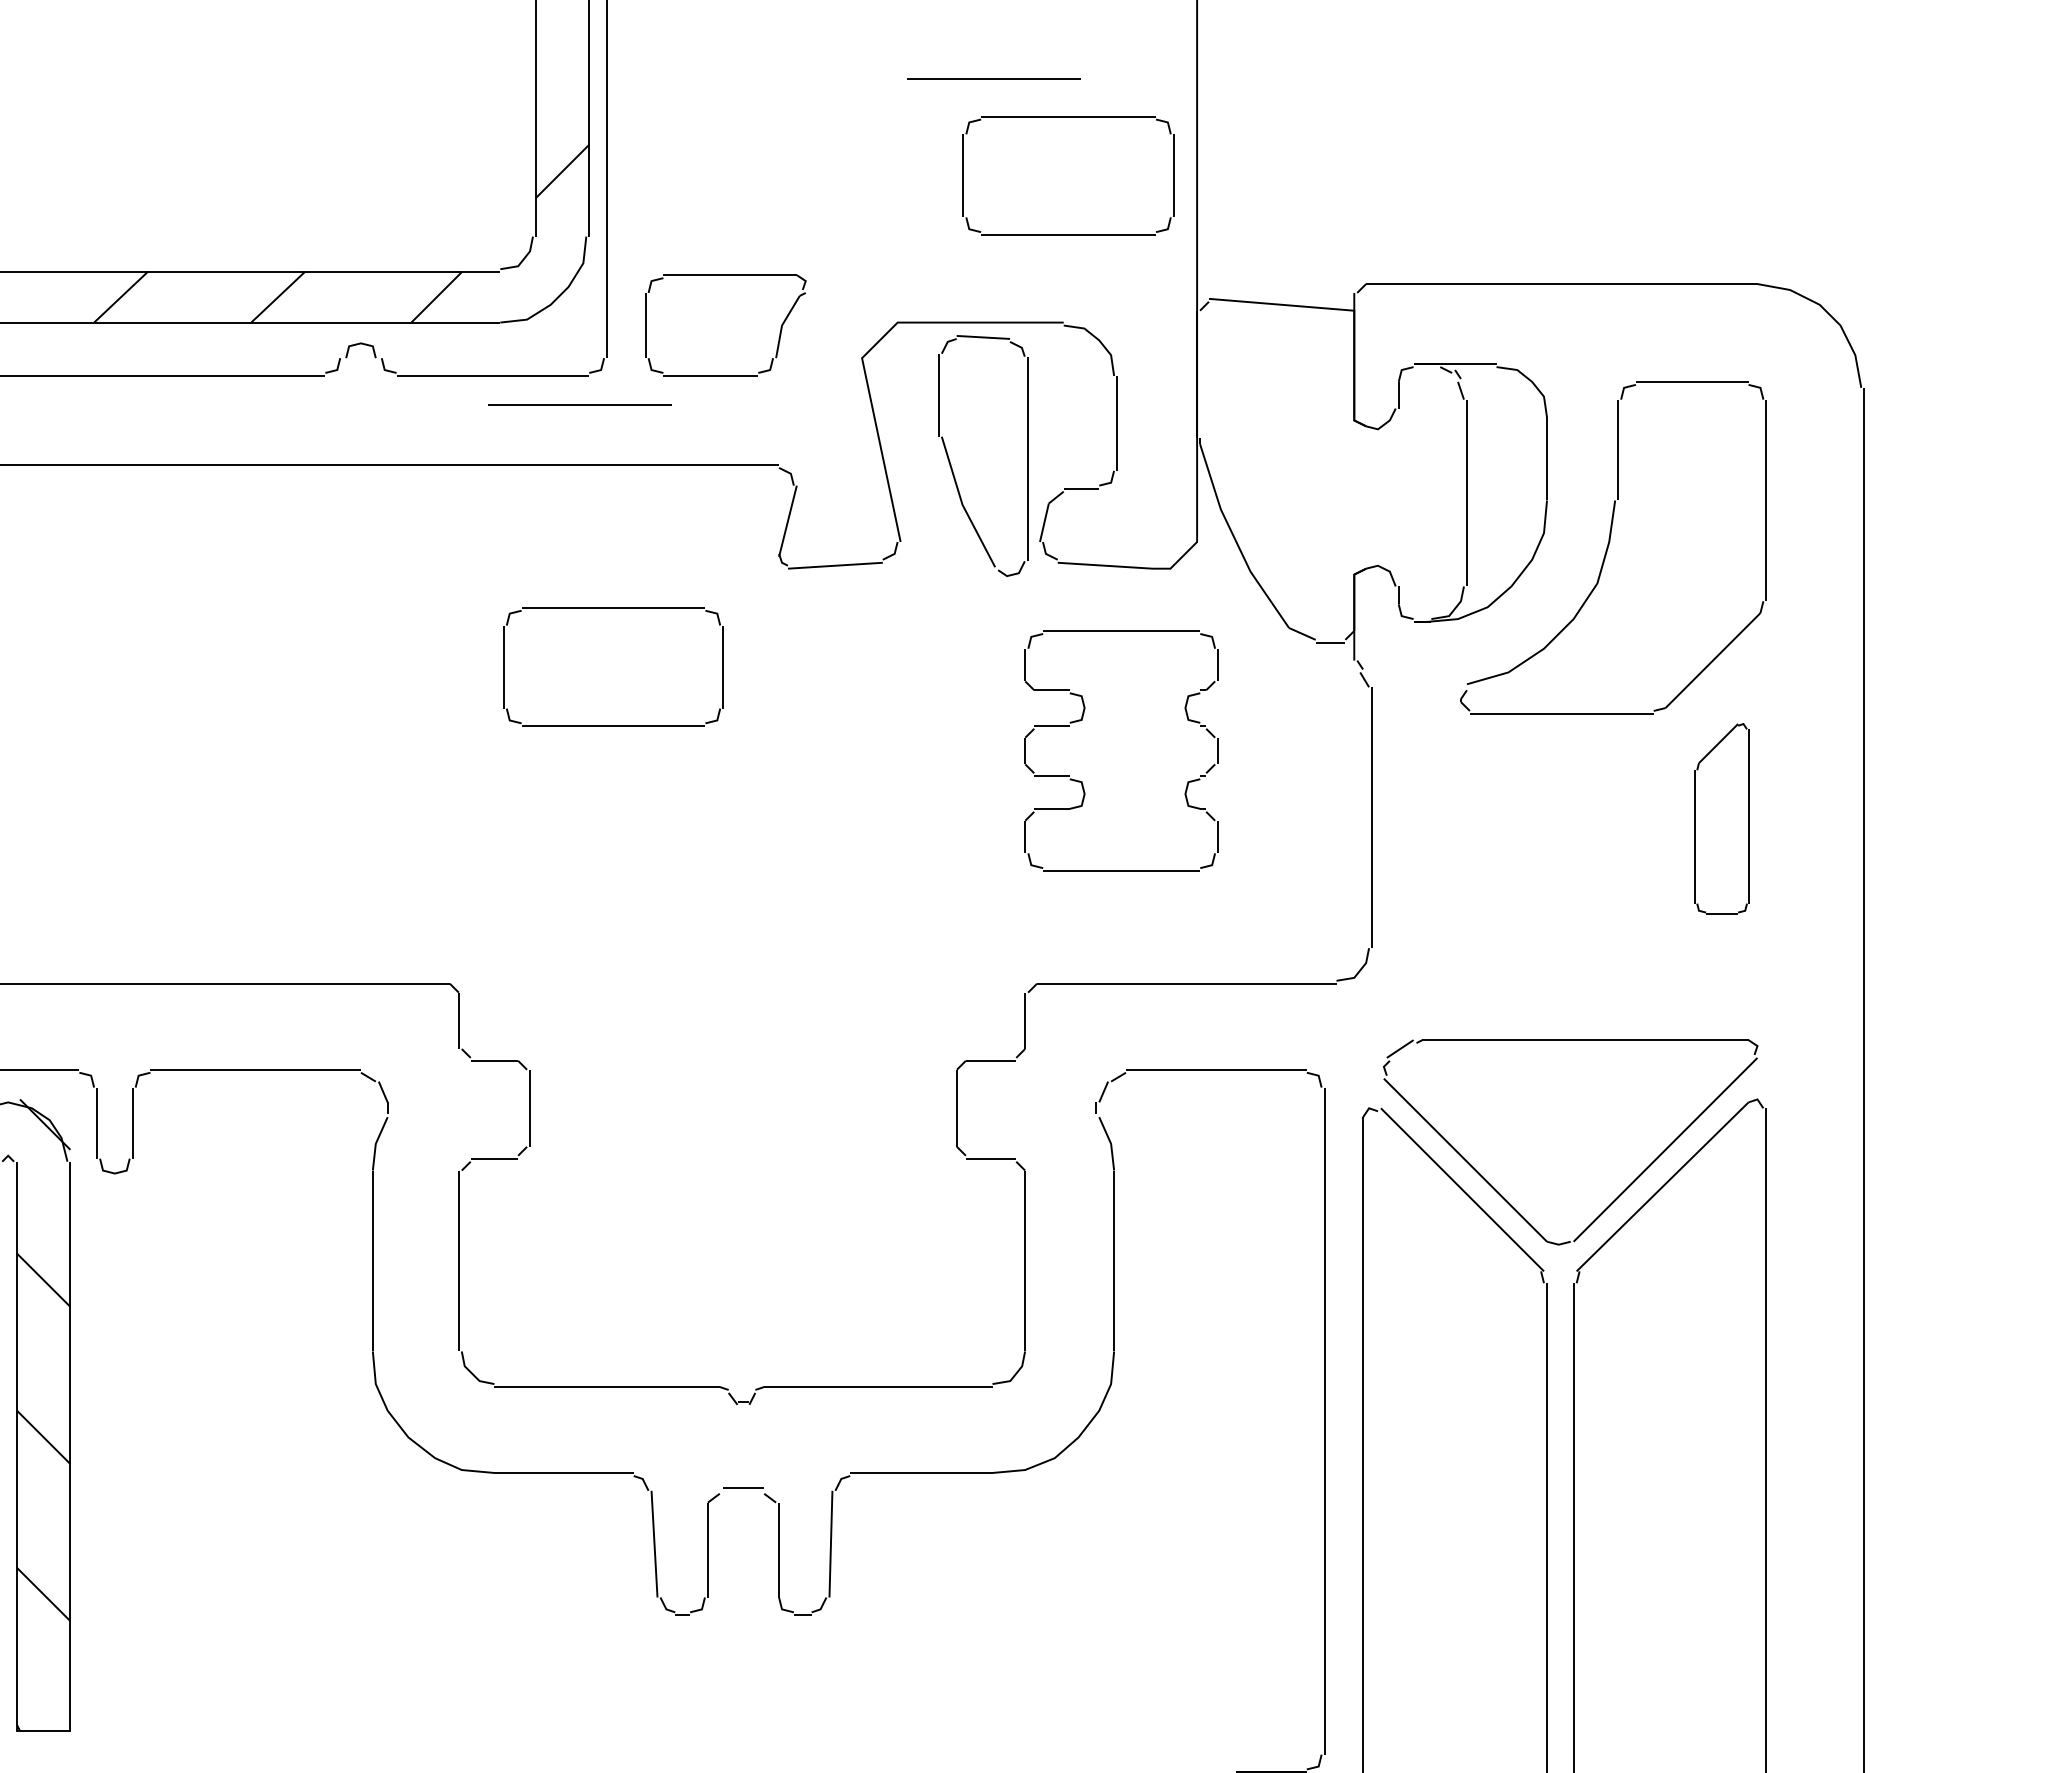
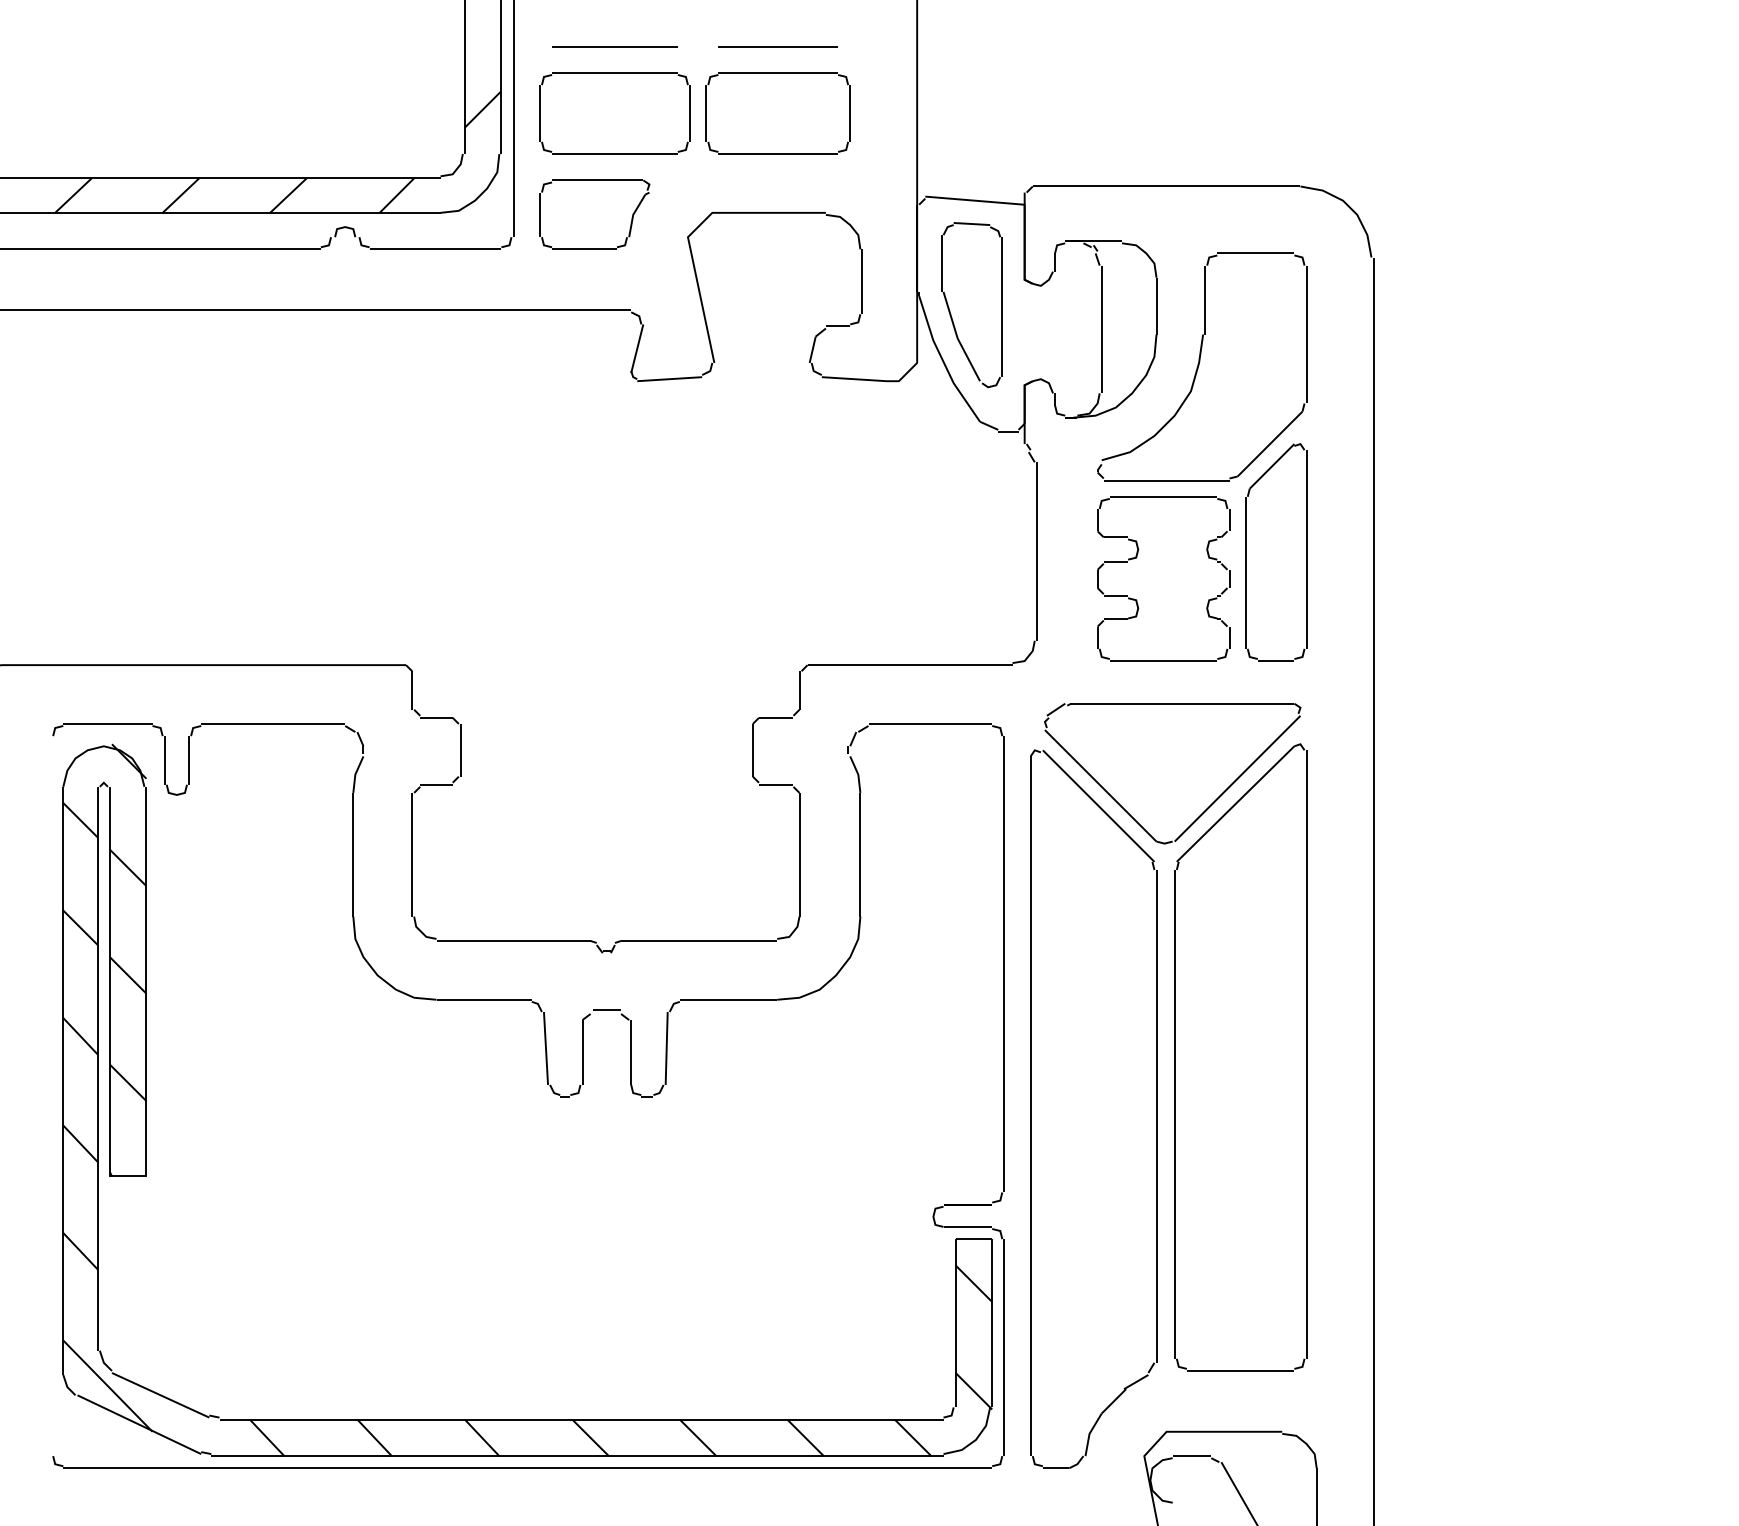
part: (1067, 175) -> (777, 113), moved
line: (579, 405) -> (614, 46), moved
part: (952, 463) -> (950, 310), moved
part: (612, 667) -> (614, 113), moved
part: (1083, 719) -> (1137, 557), moved
part: (1722, 819) -> (1276, 552), size x1.67

